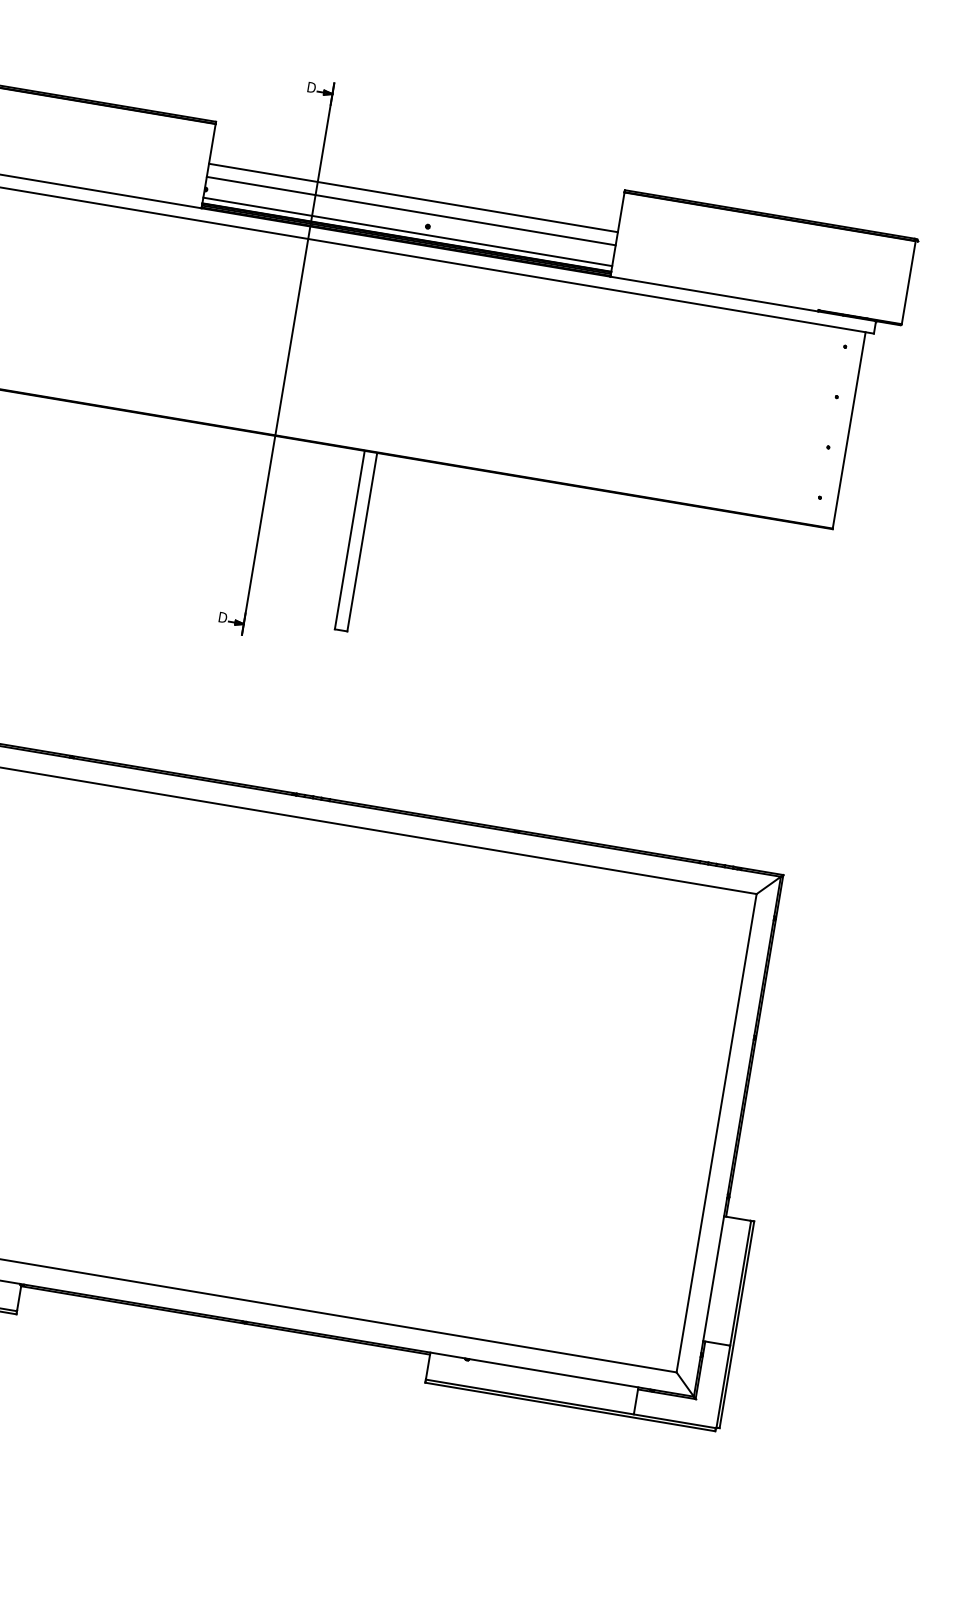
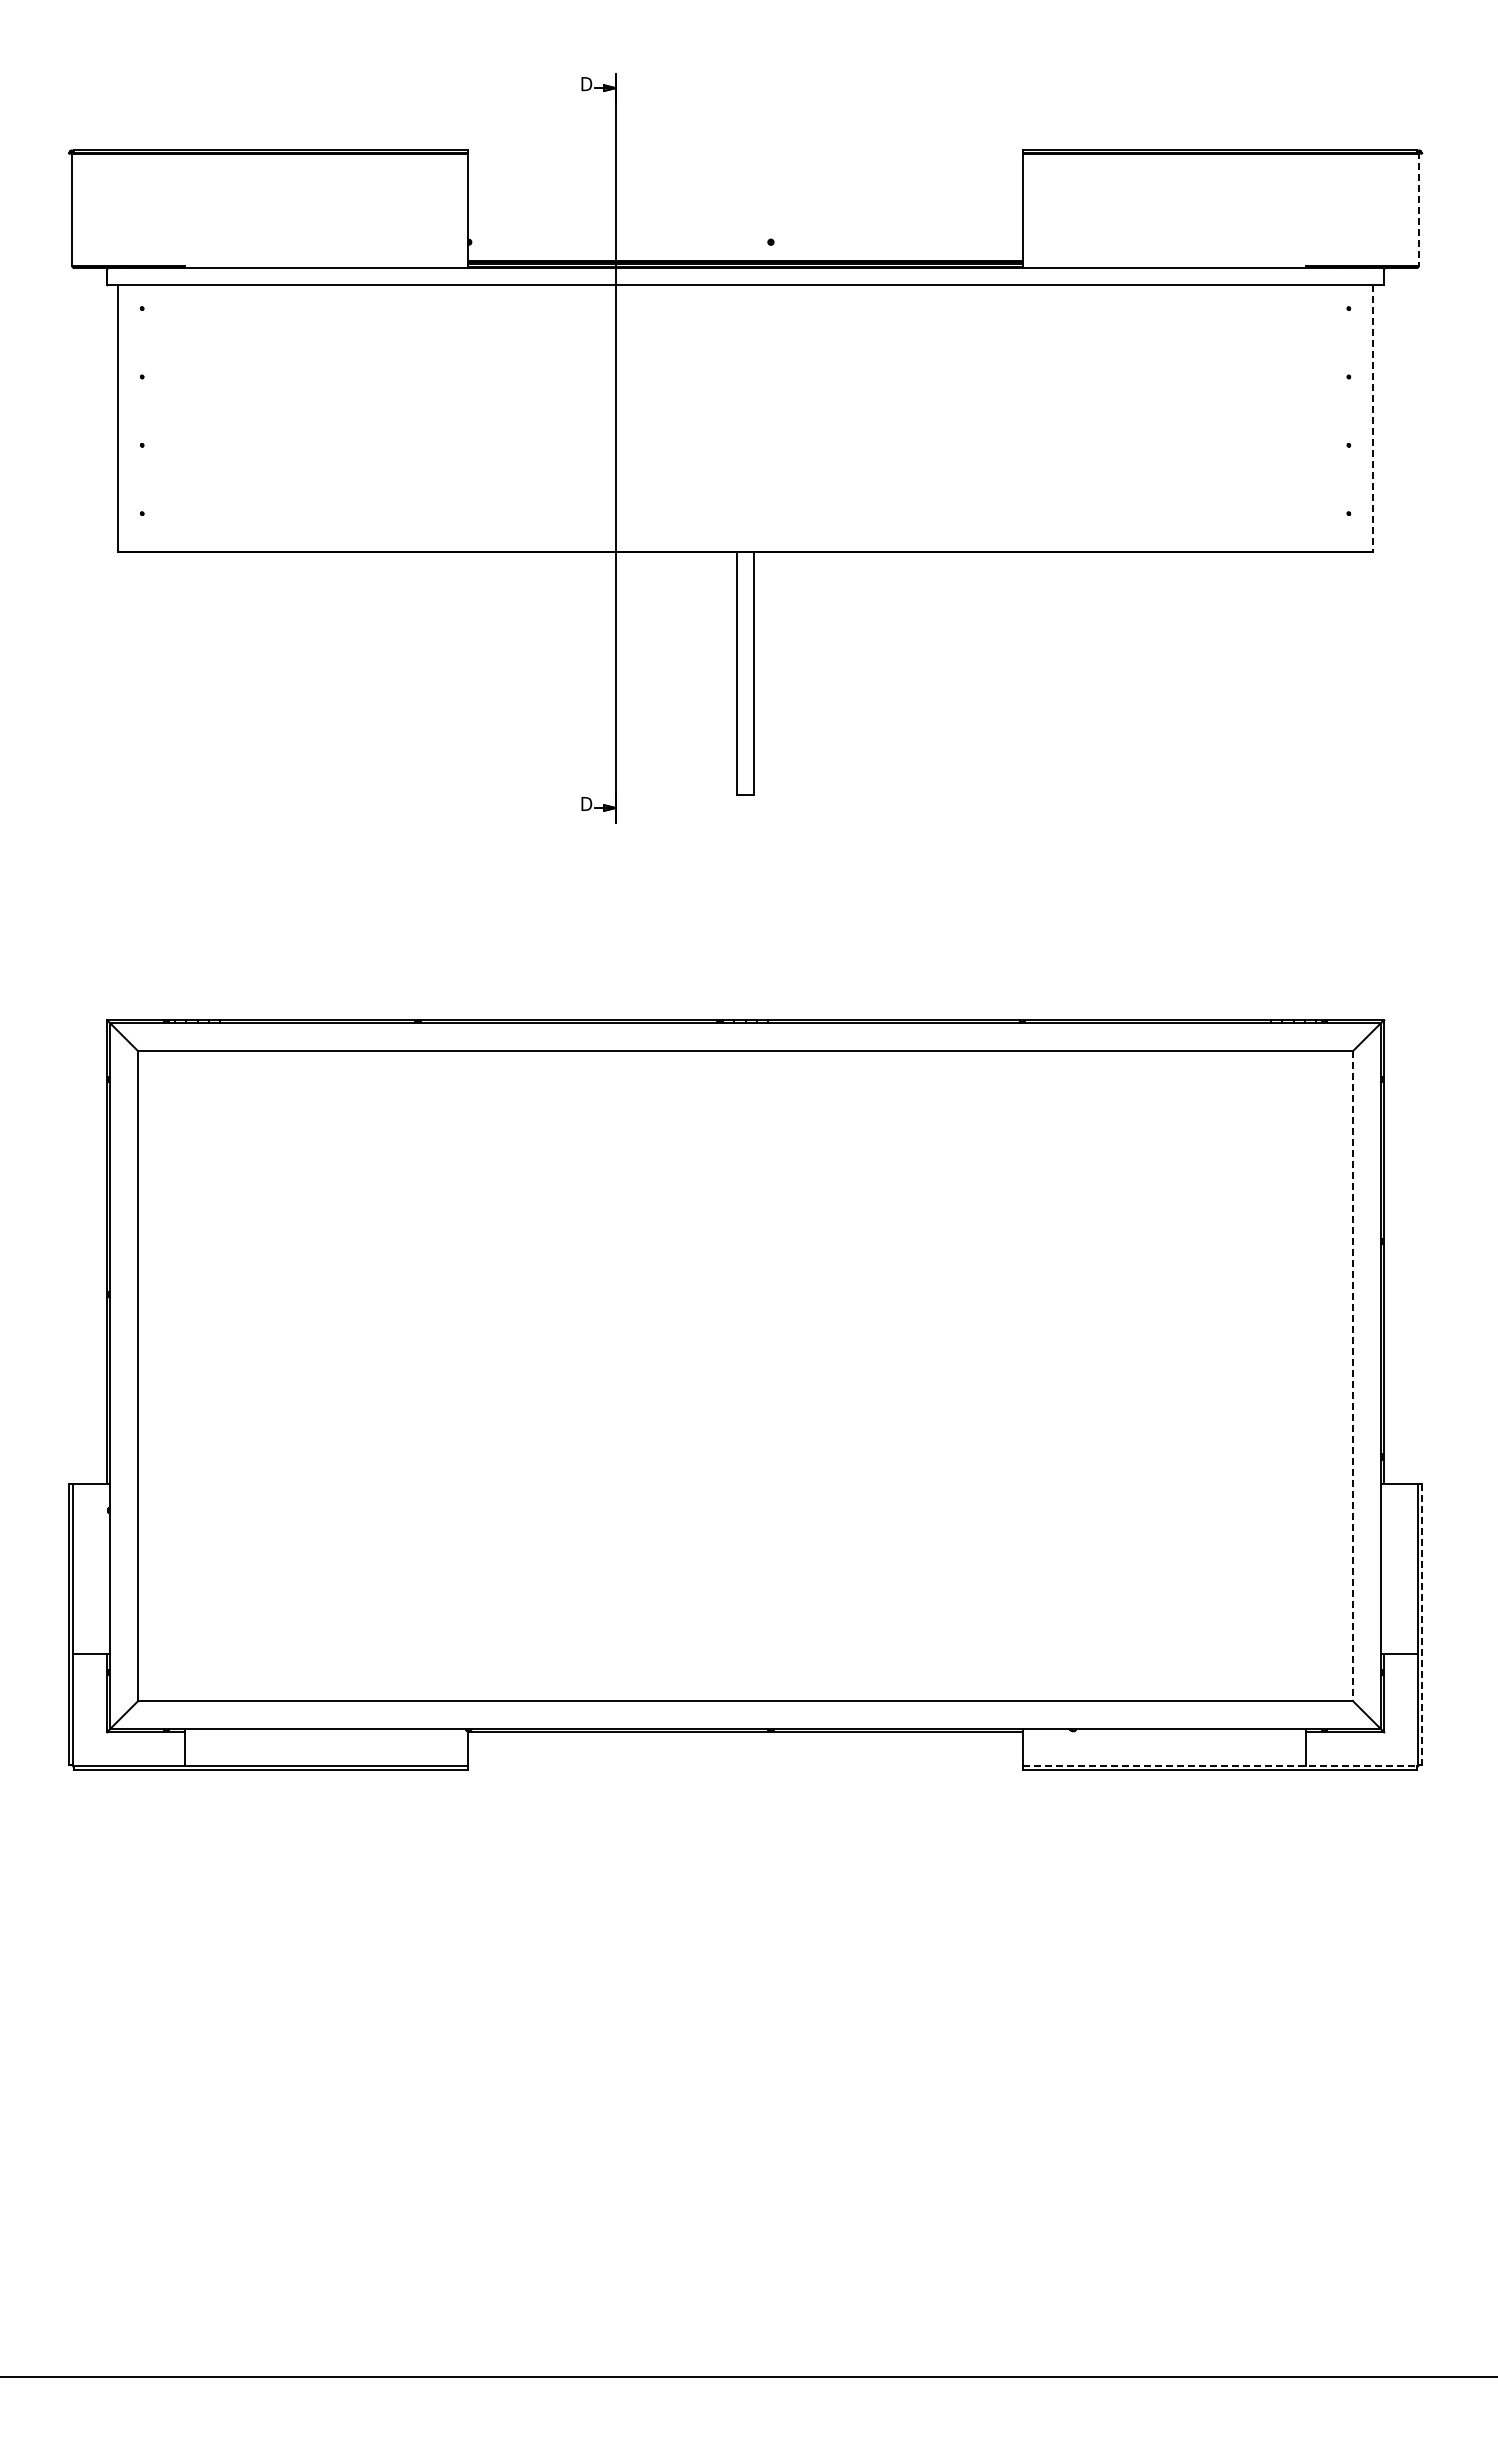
line: (413, 197) -> (745, 207), removed
line: (411, 211) -> (745, 225), removed
line: (407, 231) -> (745, 253), removed
line: (908, 282) -> (1418, 209), solid -> dashed
line: (849, 429) -> (1372, 417), solid -> dashed
line: (716, 1133) -> (1352, 1376), solid -> dashed
line: (737, 1325) -> (1422, 1625), solid -> dashed
line: (571, 1403) -> (1220, 1765), solid -> dashed

